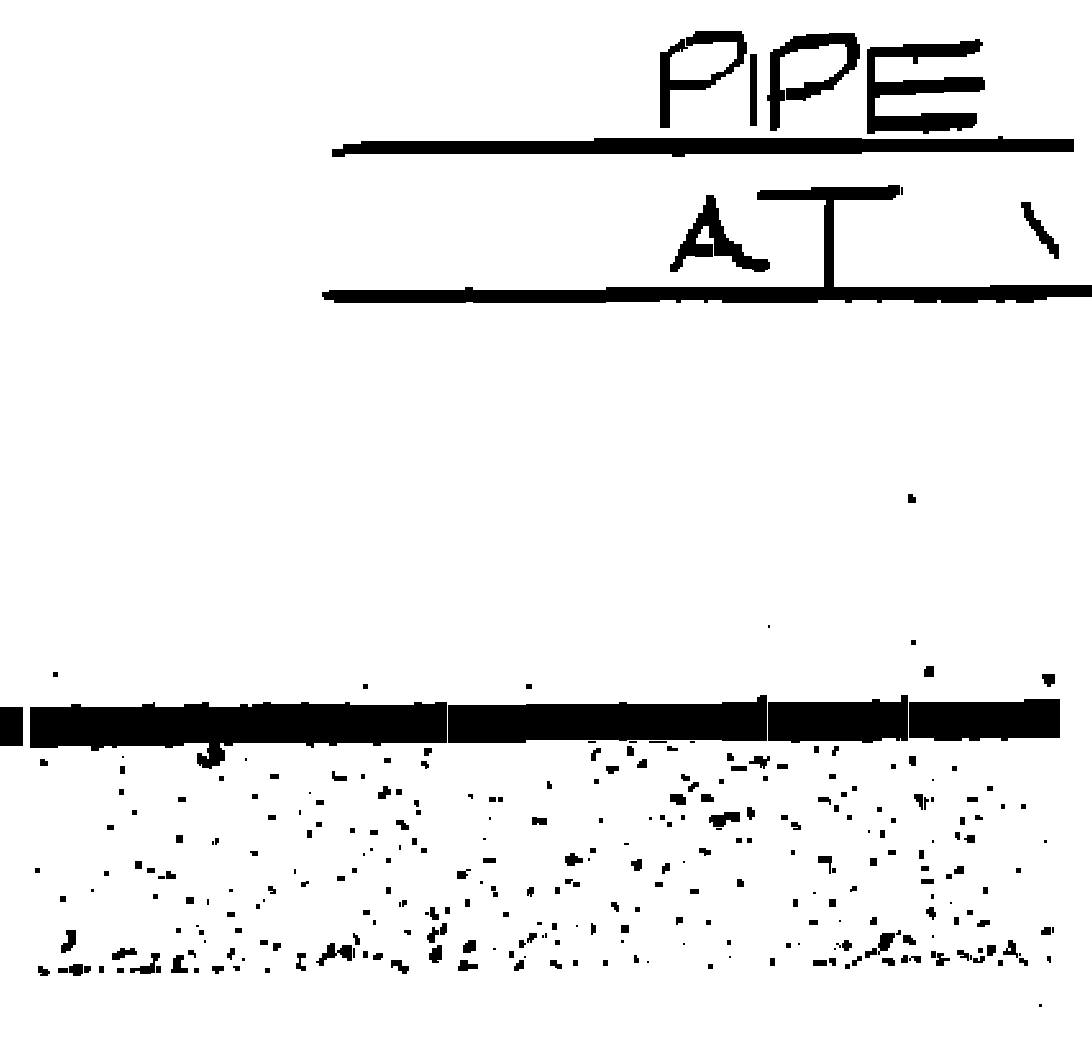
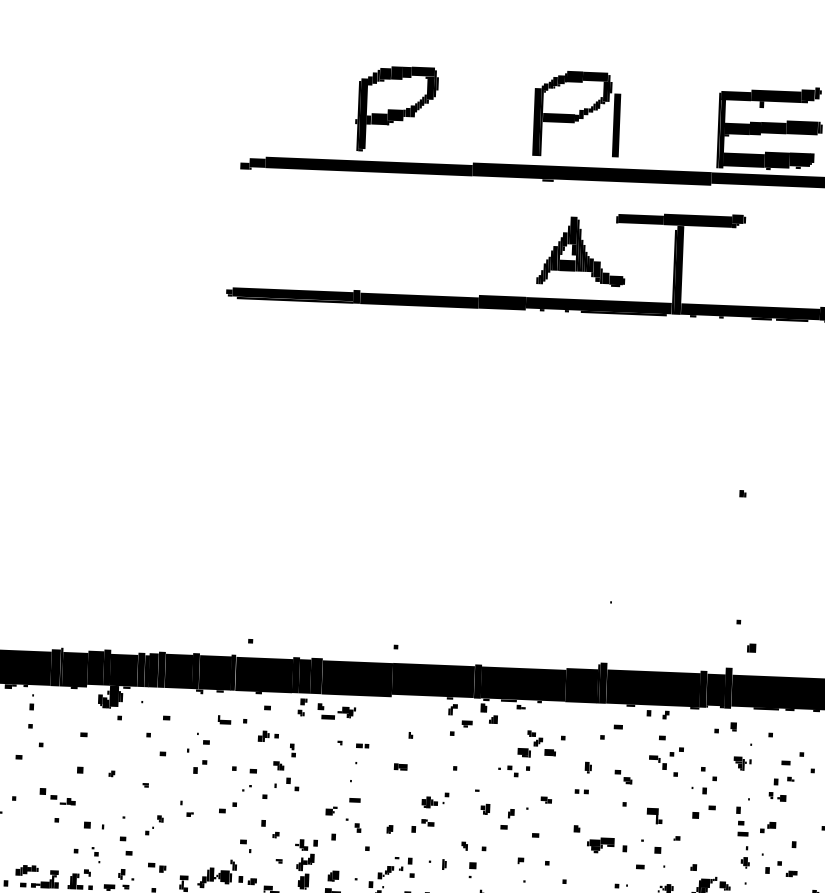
part: (813, 81) -> (396, 108), moved
part: (748, 761) -> (336, 711), moved
part: (724, 820) -> (601, 844), moved

